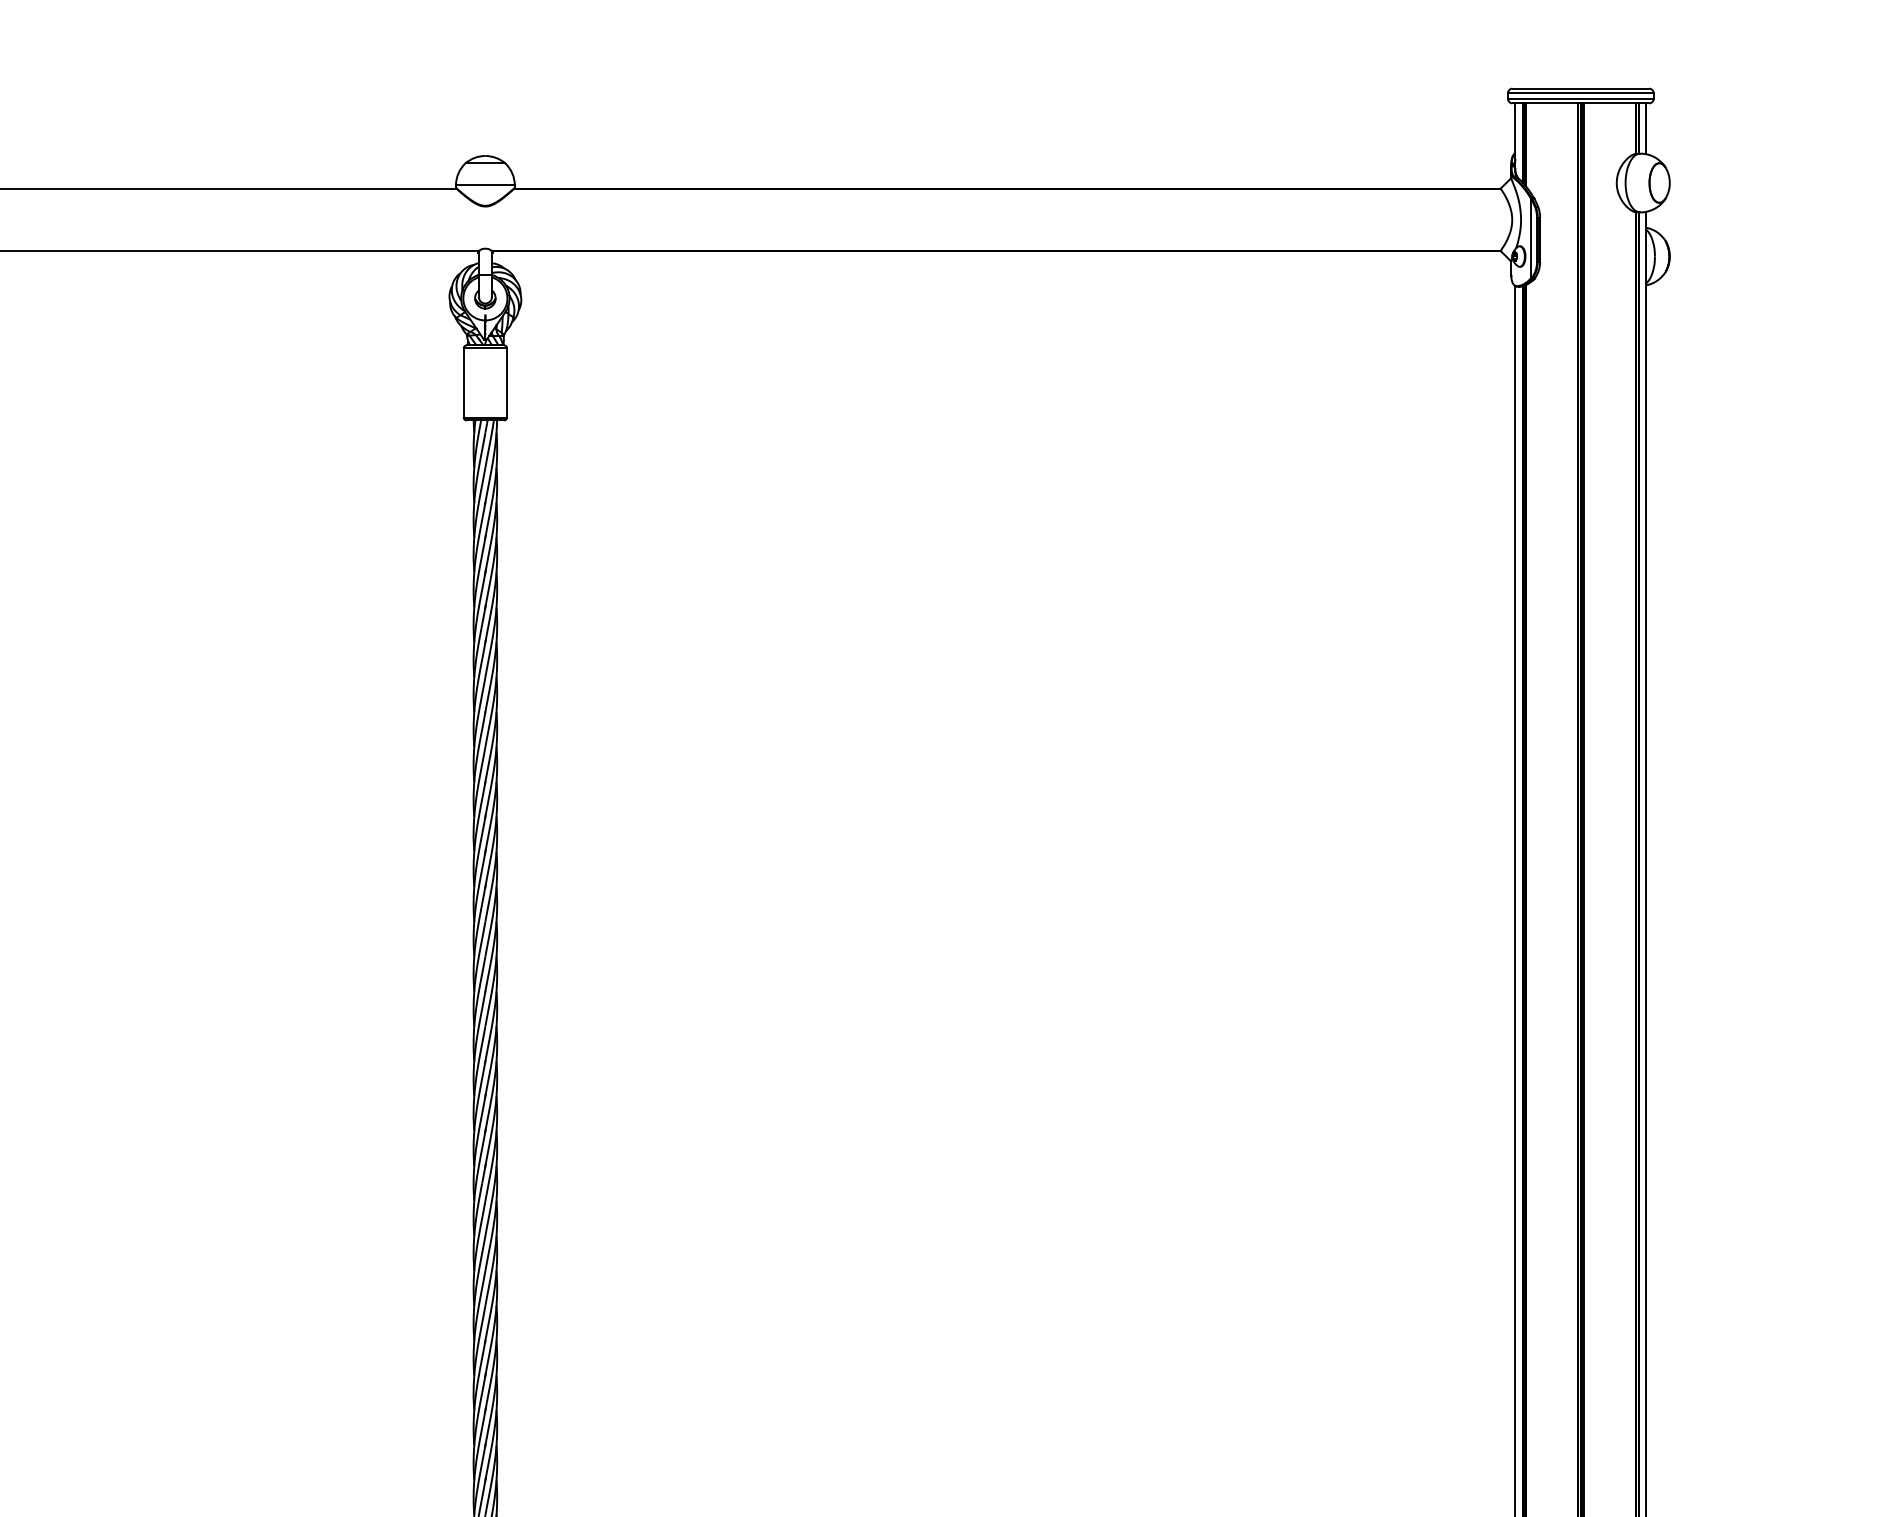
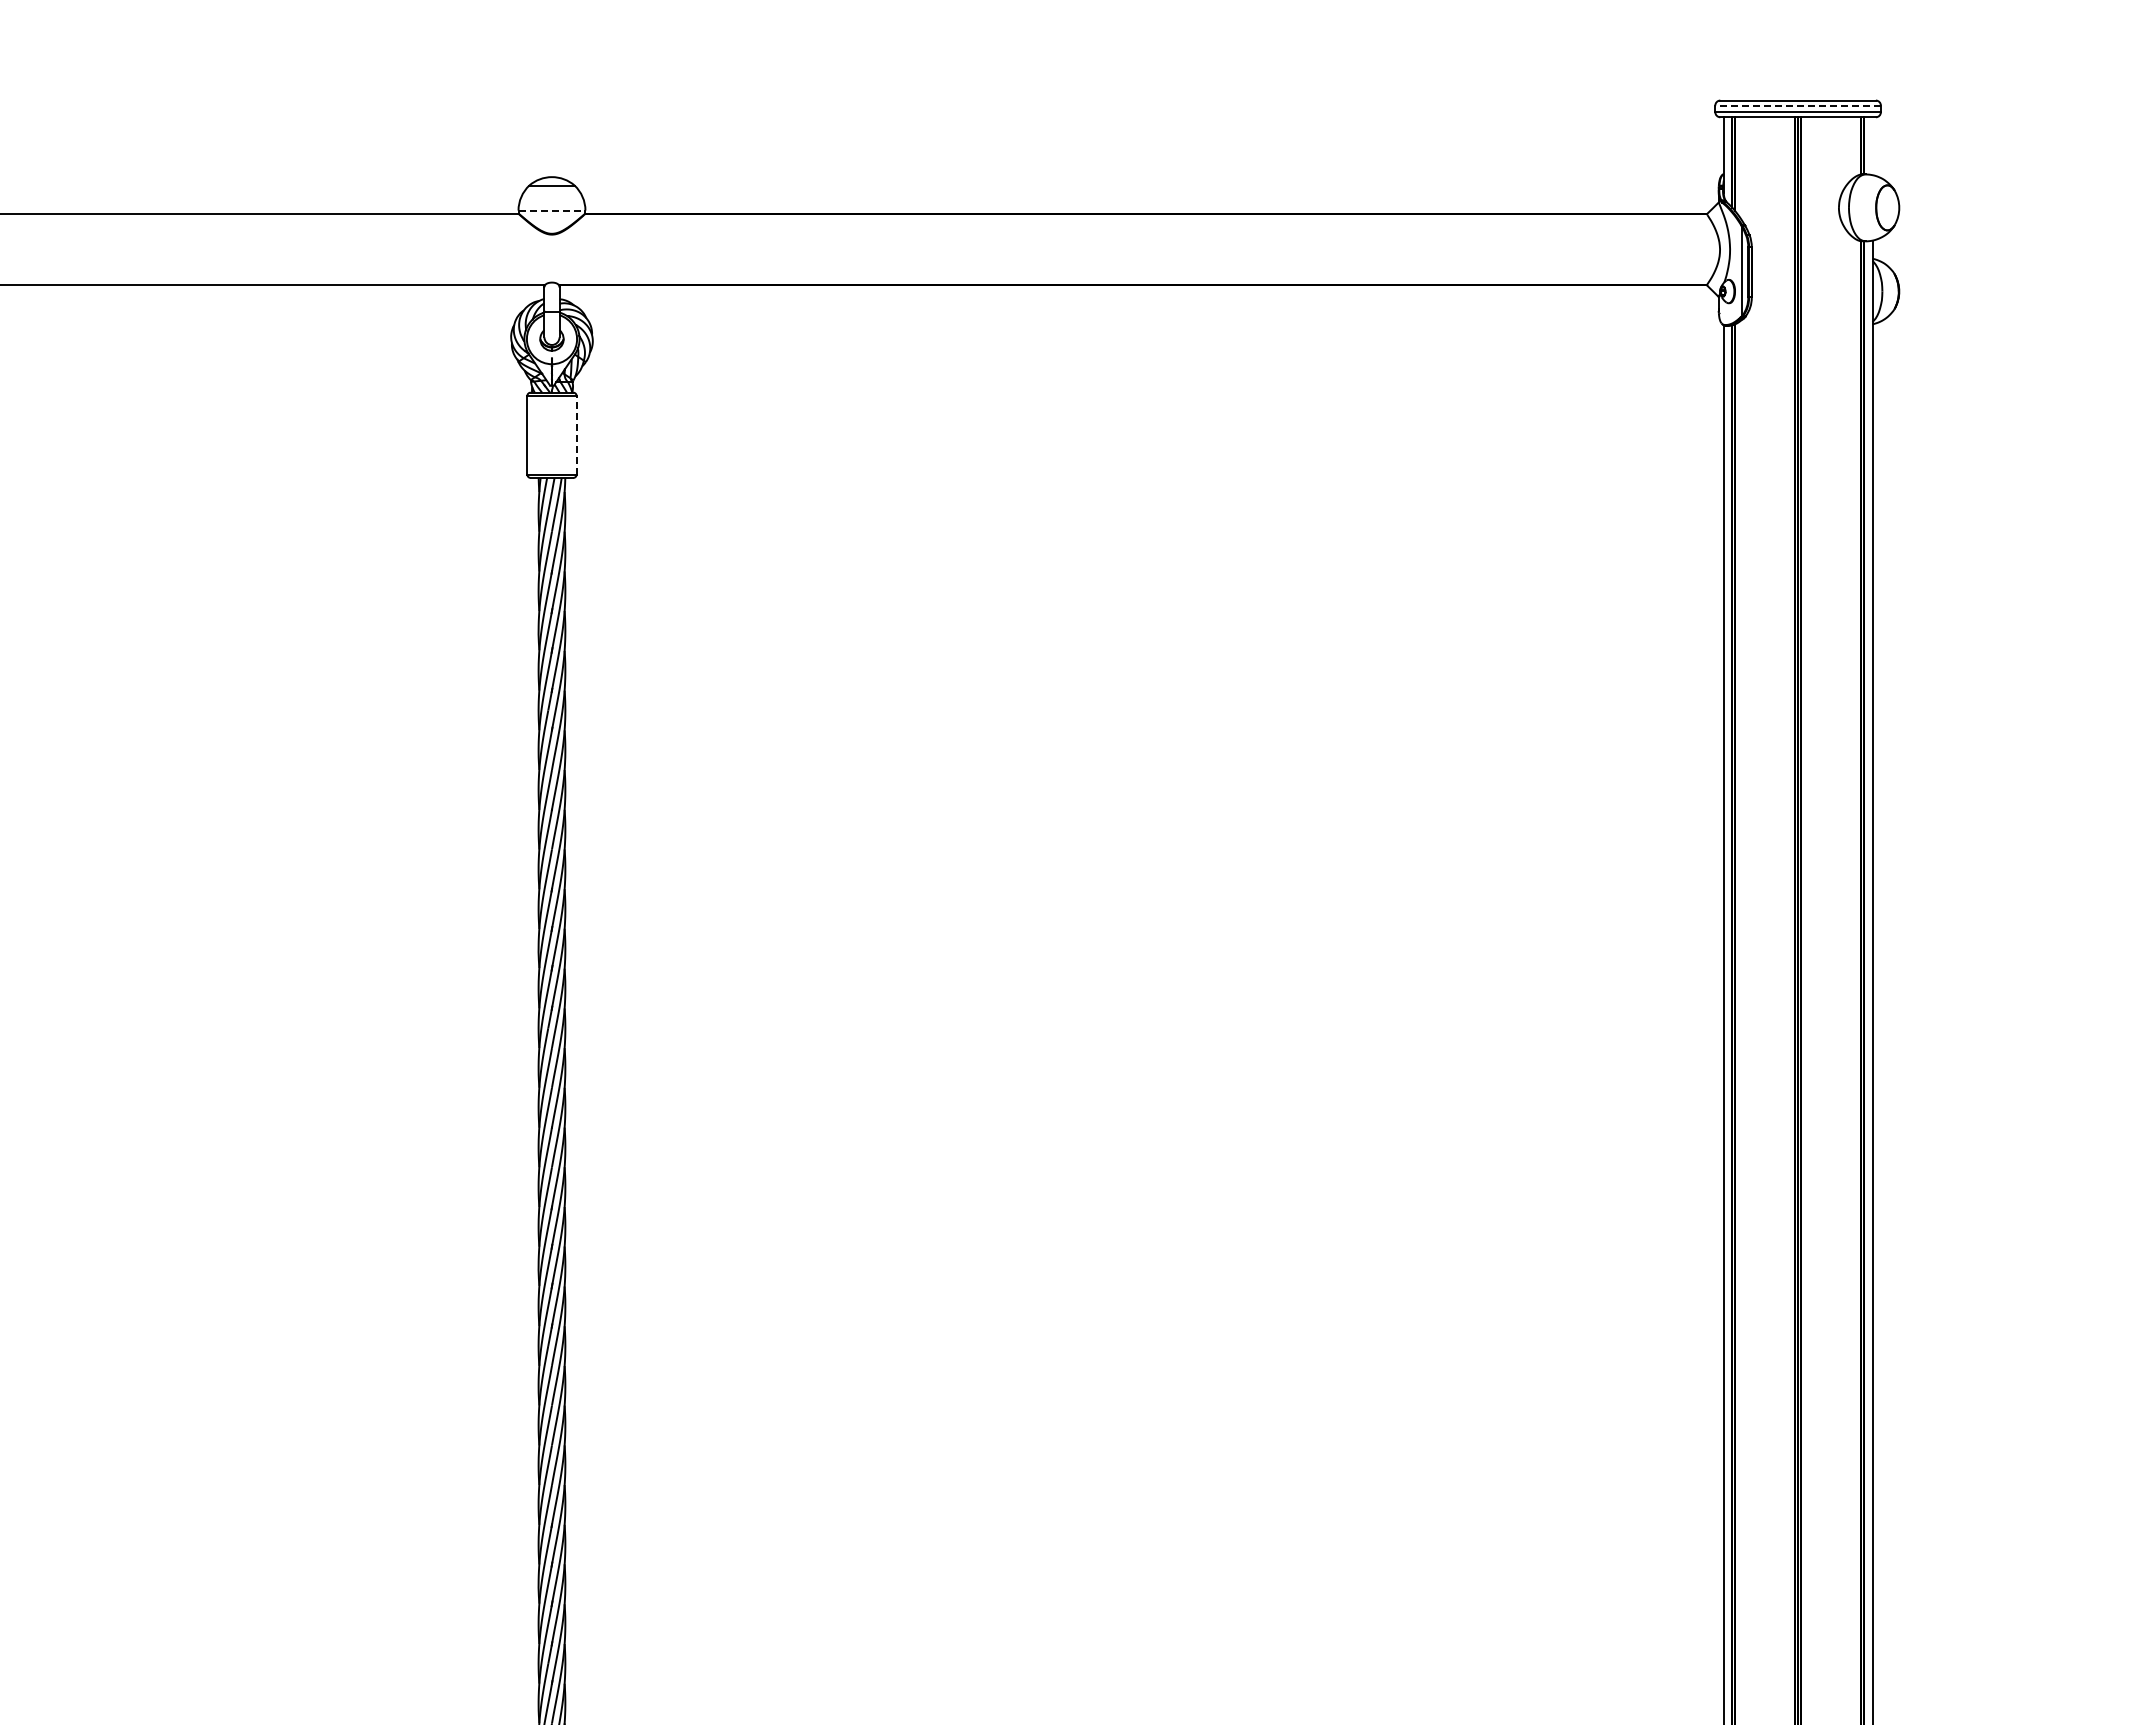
line: (1581, 93) -> (1798, 105), solid -> dashed
line: (1646, 129) -> (1872, 146), removed
line: (485, 185) -> (552, 210), solid -> dashed
line: (506, 382) -> (576, 434), solid -> dashed

